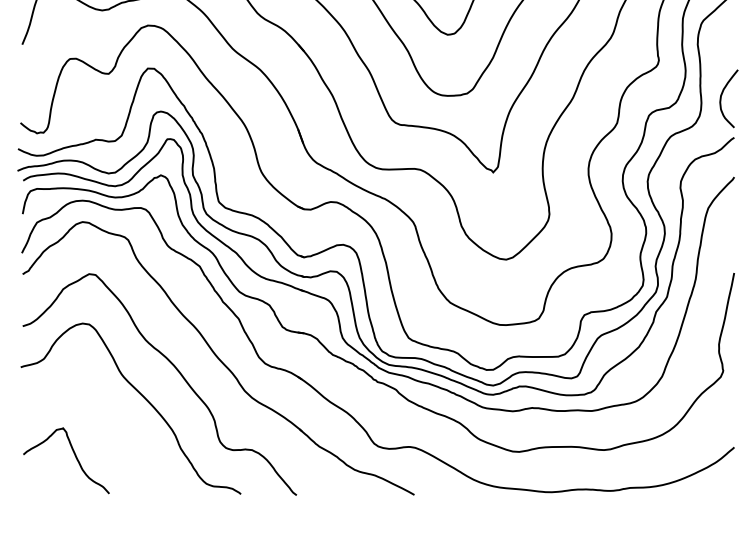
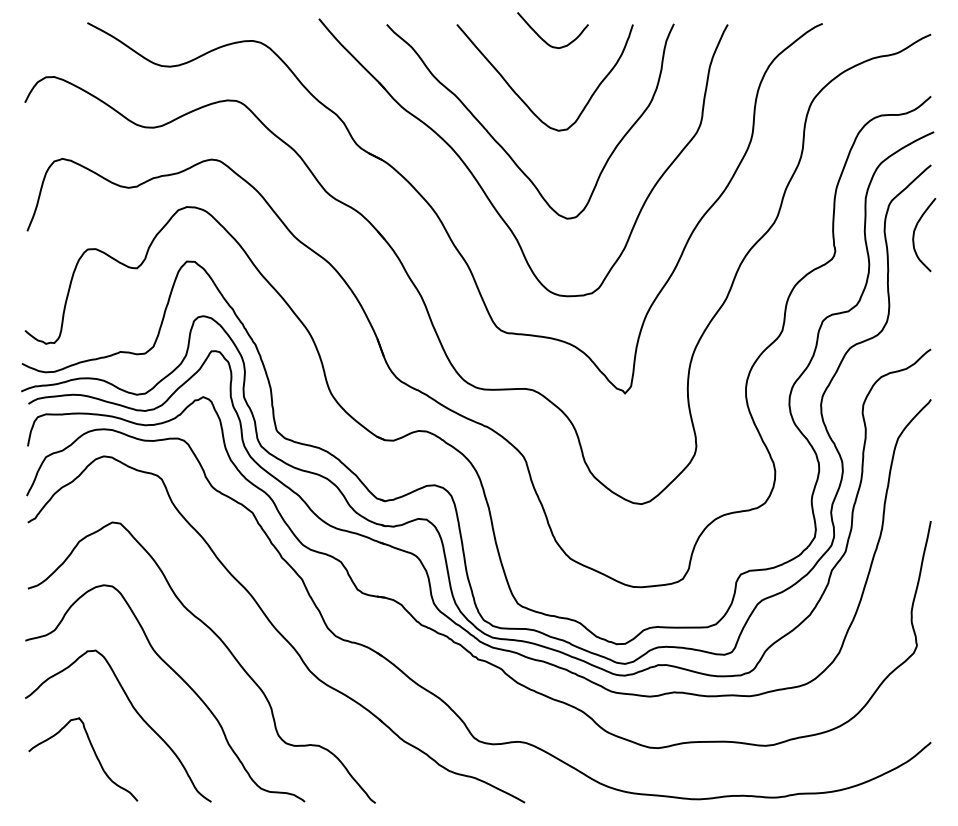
curve: (722, 96) -> (915, 231), moved
curve: (108, 424) -> (136, 713), added

